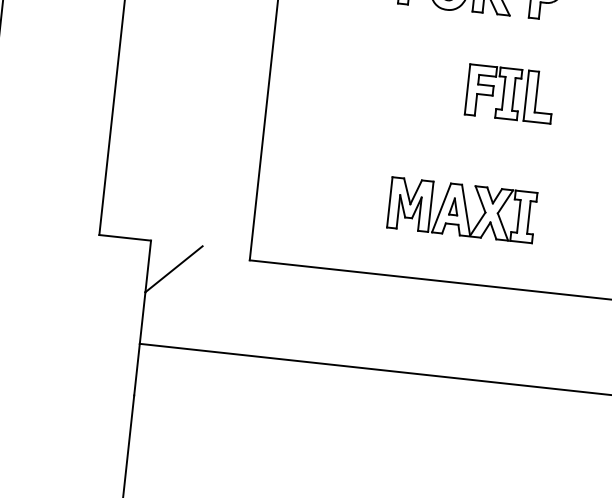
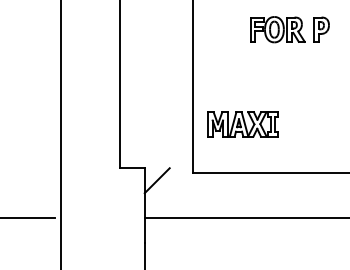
part: (509, 94) -> (308, 79), removed
part: (460, 210) -> (242, 124), moved

